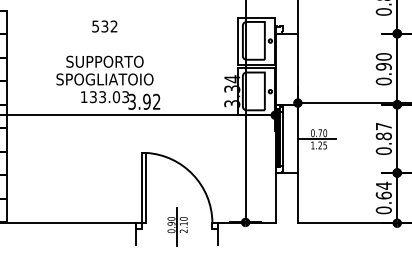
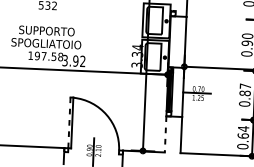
text: (109, 97) -> (49, 56), 133.03 -> 197.58
line: (141, 187) -> (69, 122), solid -> dashed
line: (276, 198) -> (165, 134), solid -> dashed

